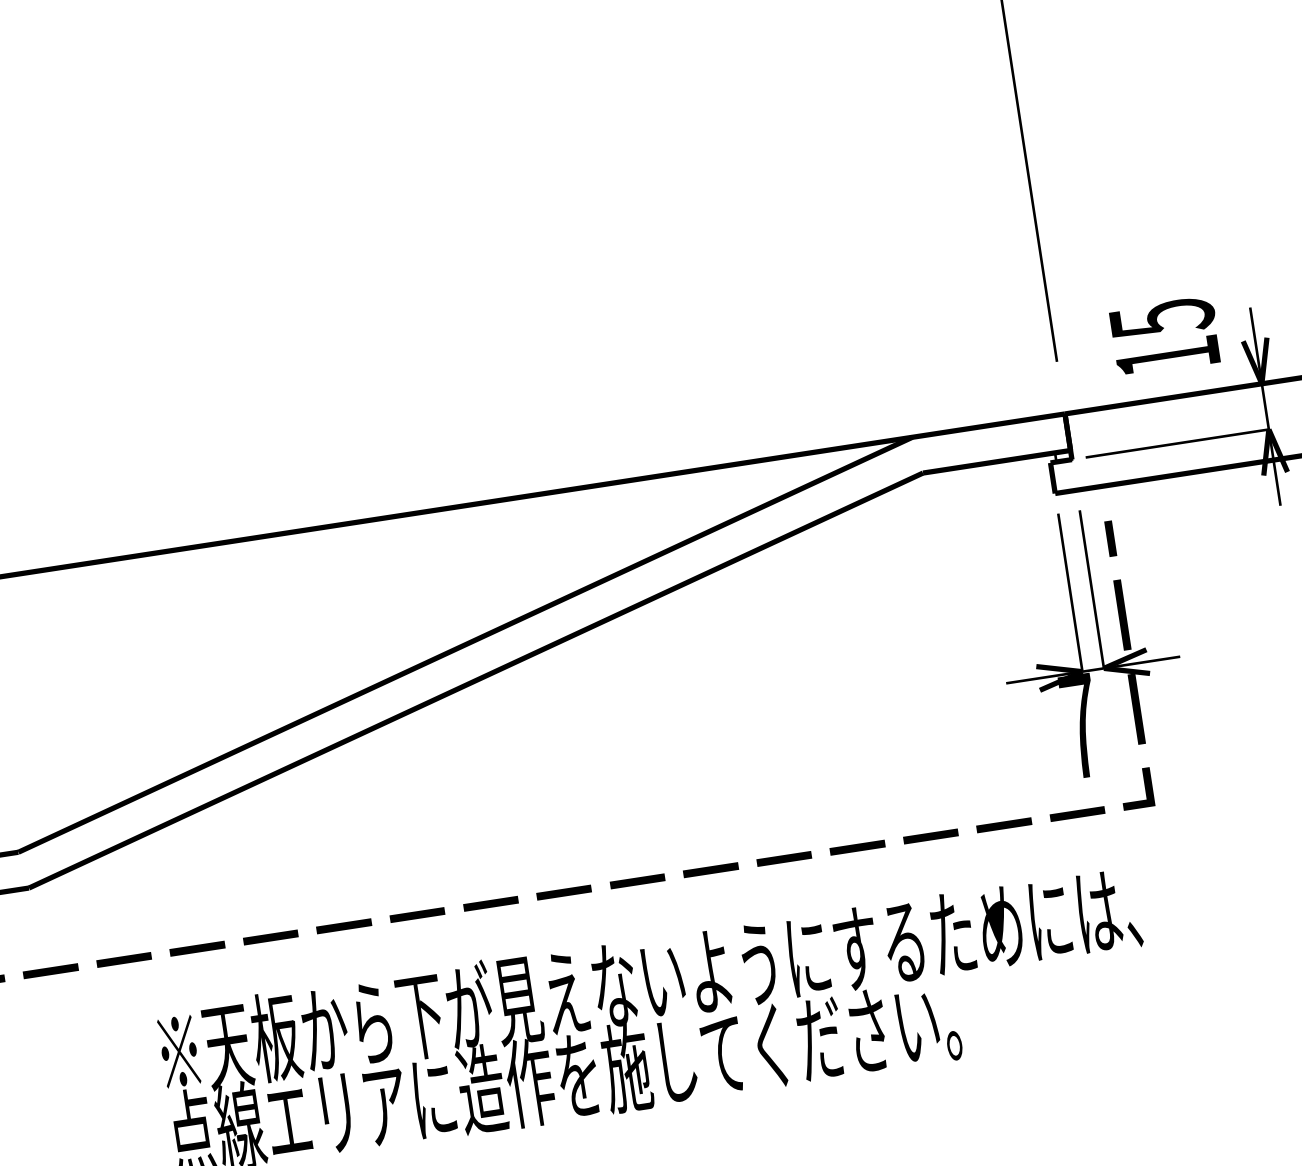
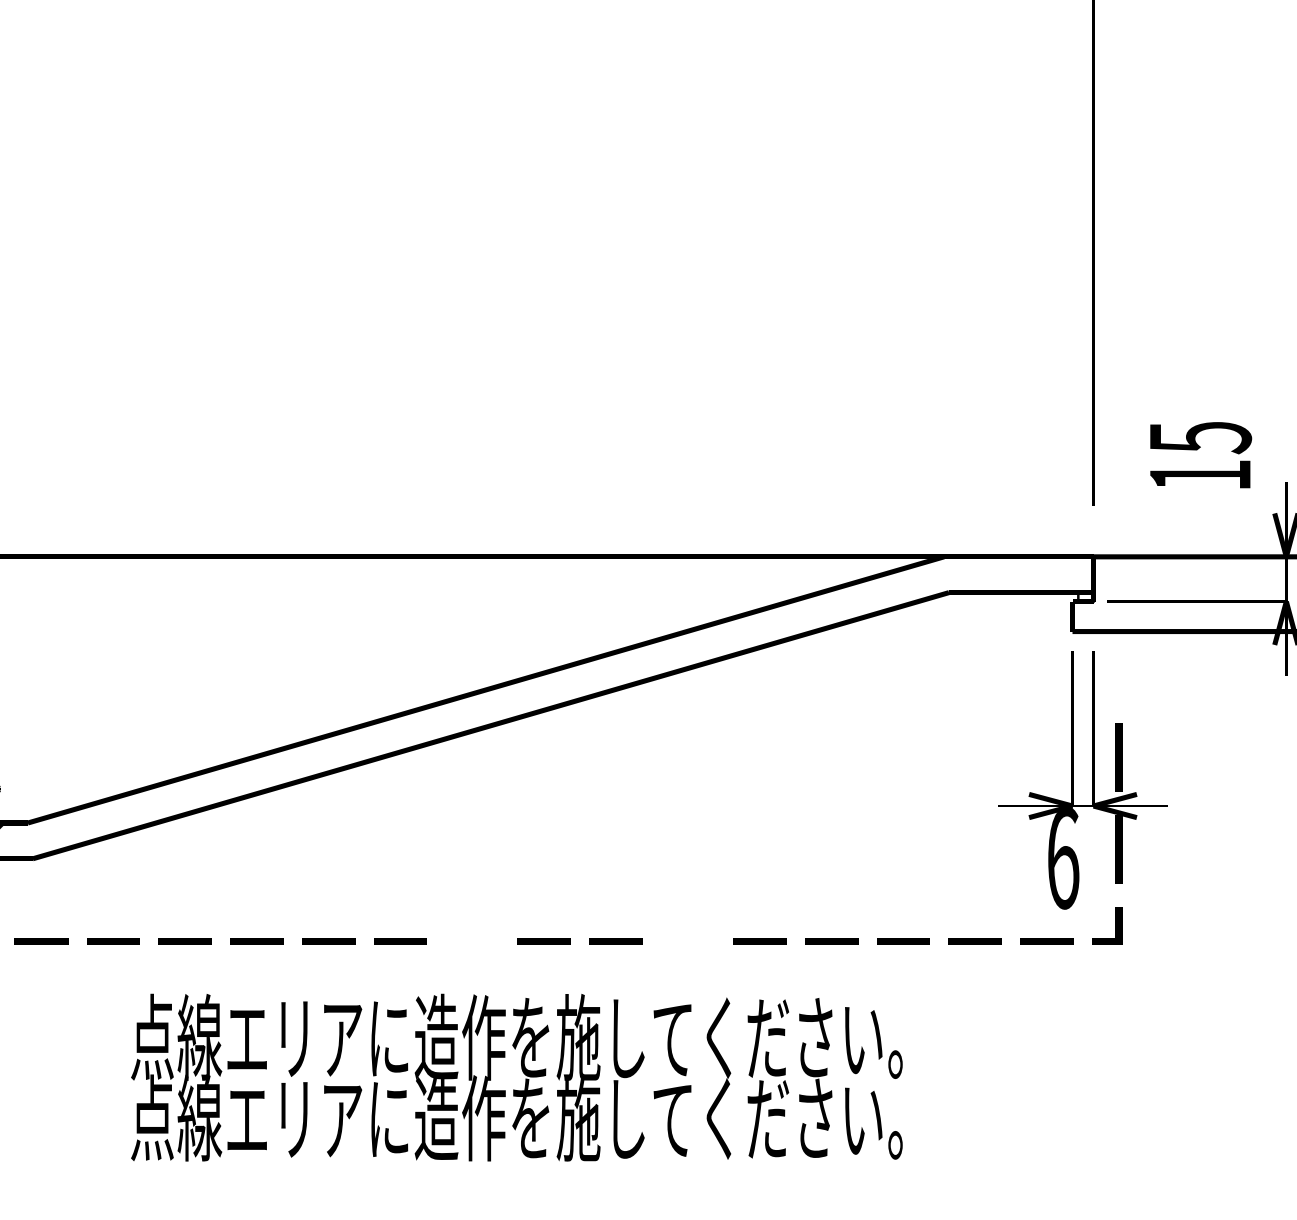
text: (1165, 336) -> (1201, 455), moved
line: (1110, 538) -> (1118, 682), removed
text: (1081, 726) -> (1063, 858), 7 -> 6
line: (710, 870) -> (687, 941), removed
line: (490, 903) -> (472, 941), removed
text: (647, 979) -> (611, 1036), ※天板から下が見えないようにするためには、 -> 点線エリアに造作を施してください。

